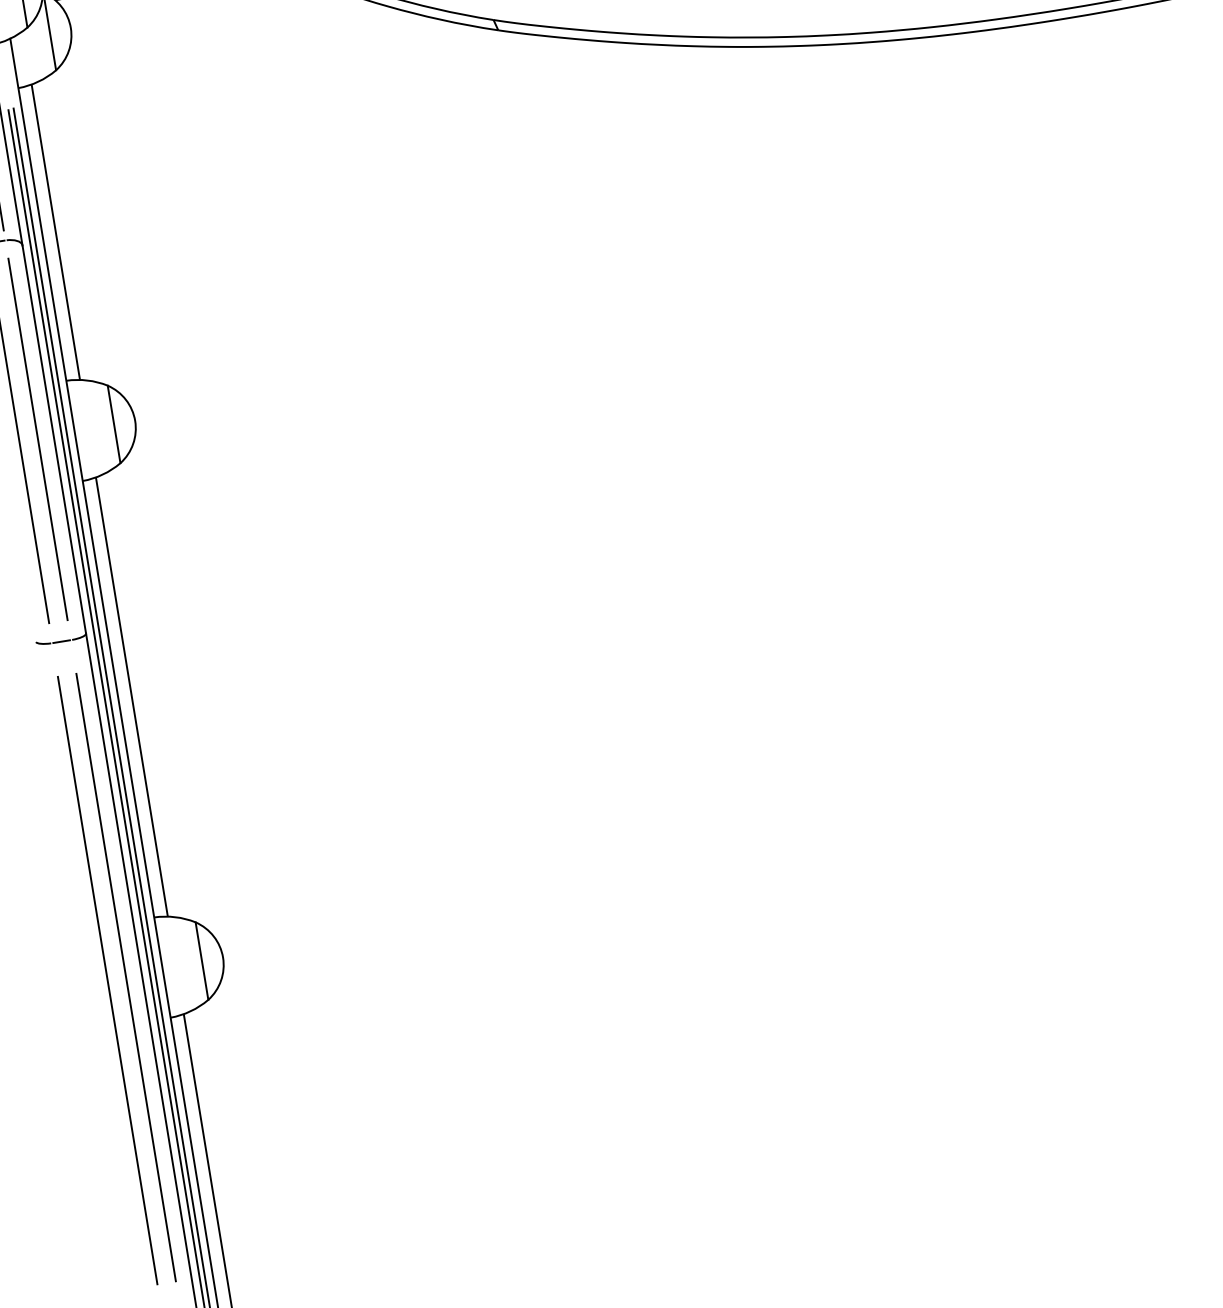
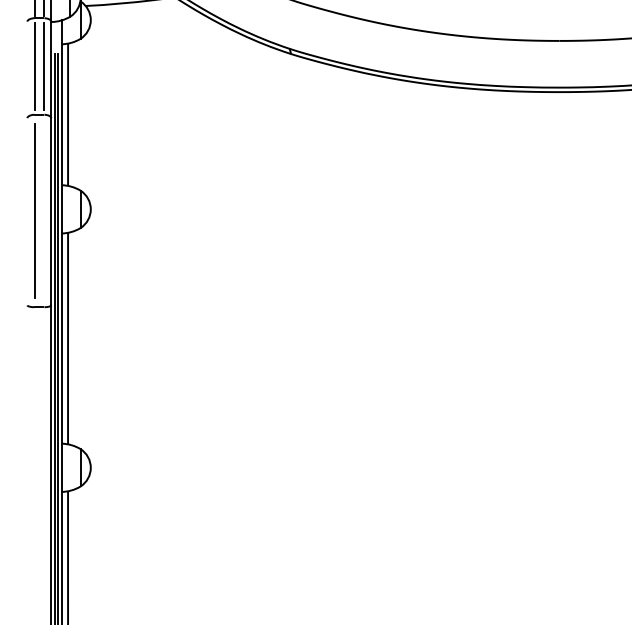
line: (37, 439) -> (43, 210), removed
line: (125, 977) -> (43, 469), removed
line: (106, 980) -> (34, 469), removed

